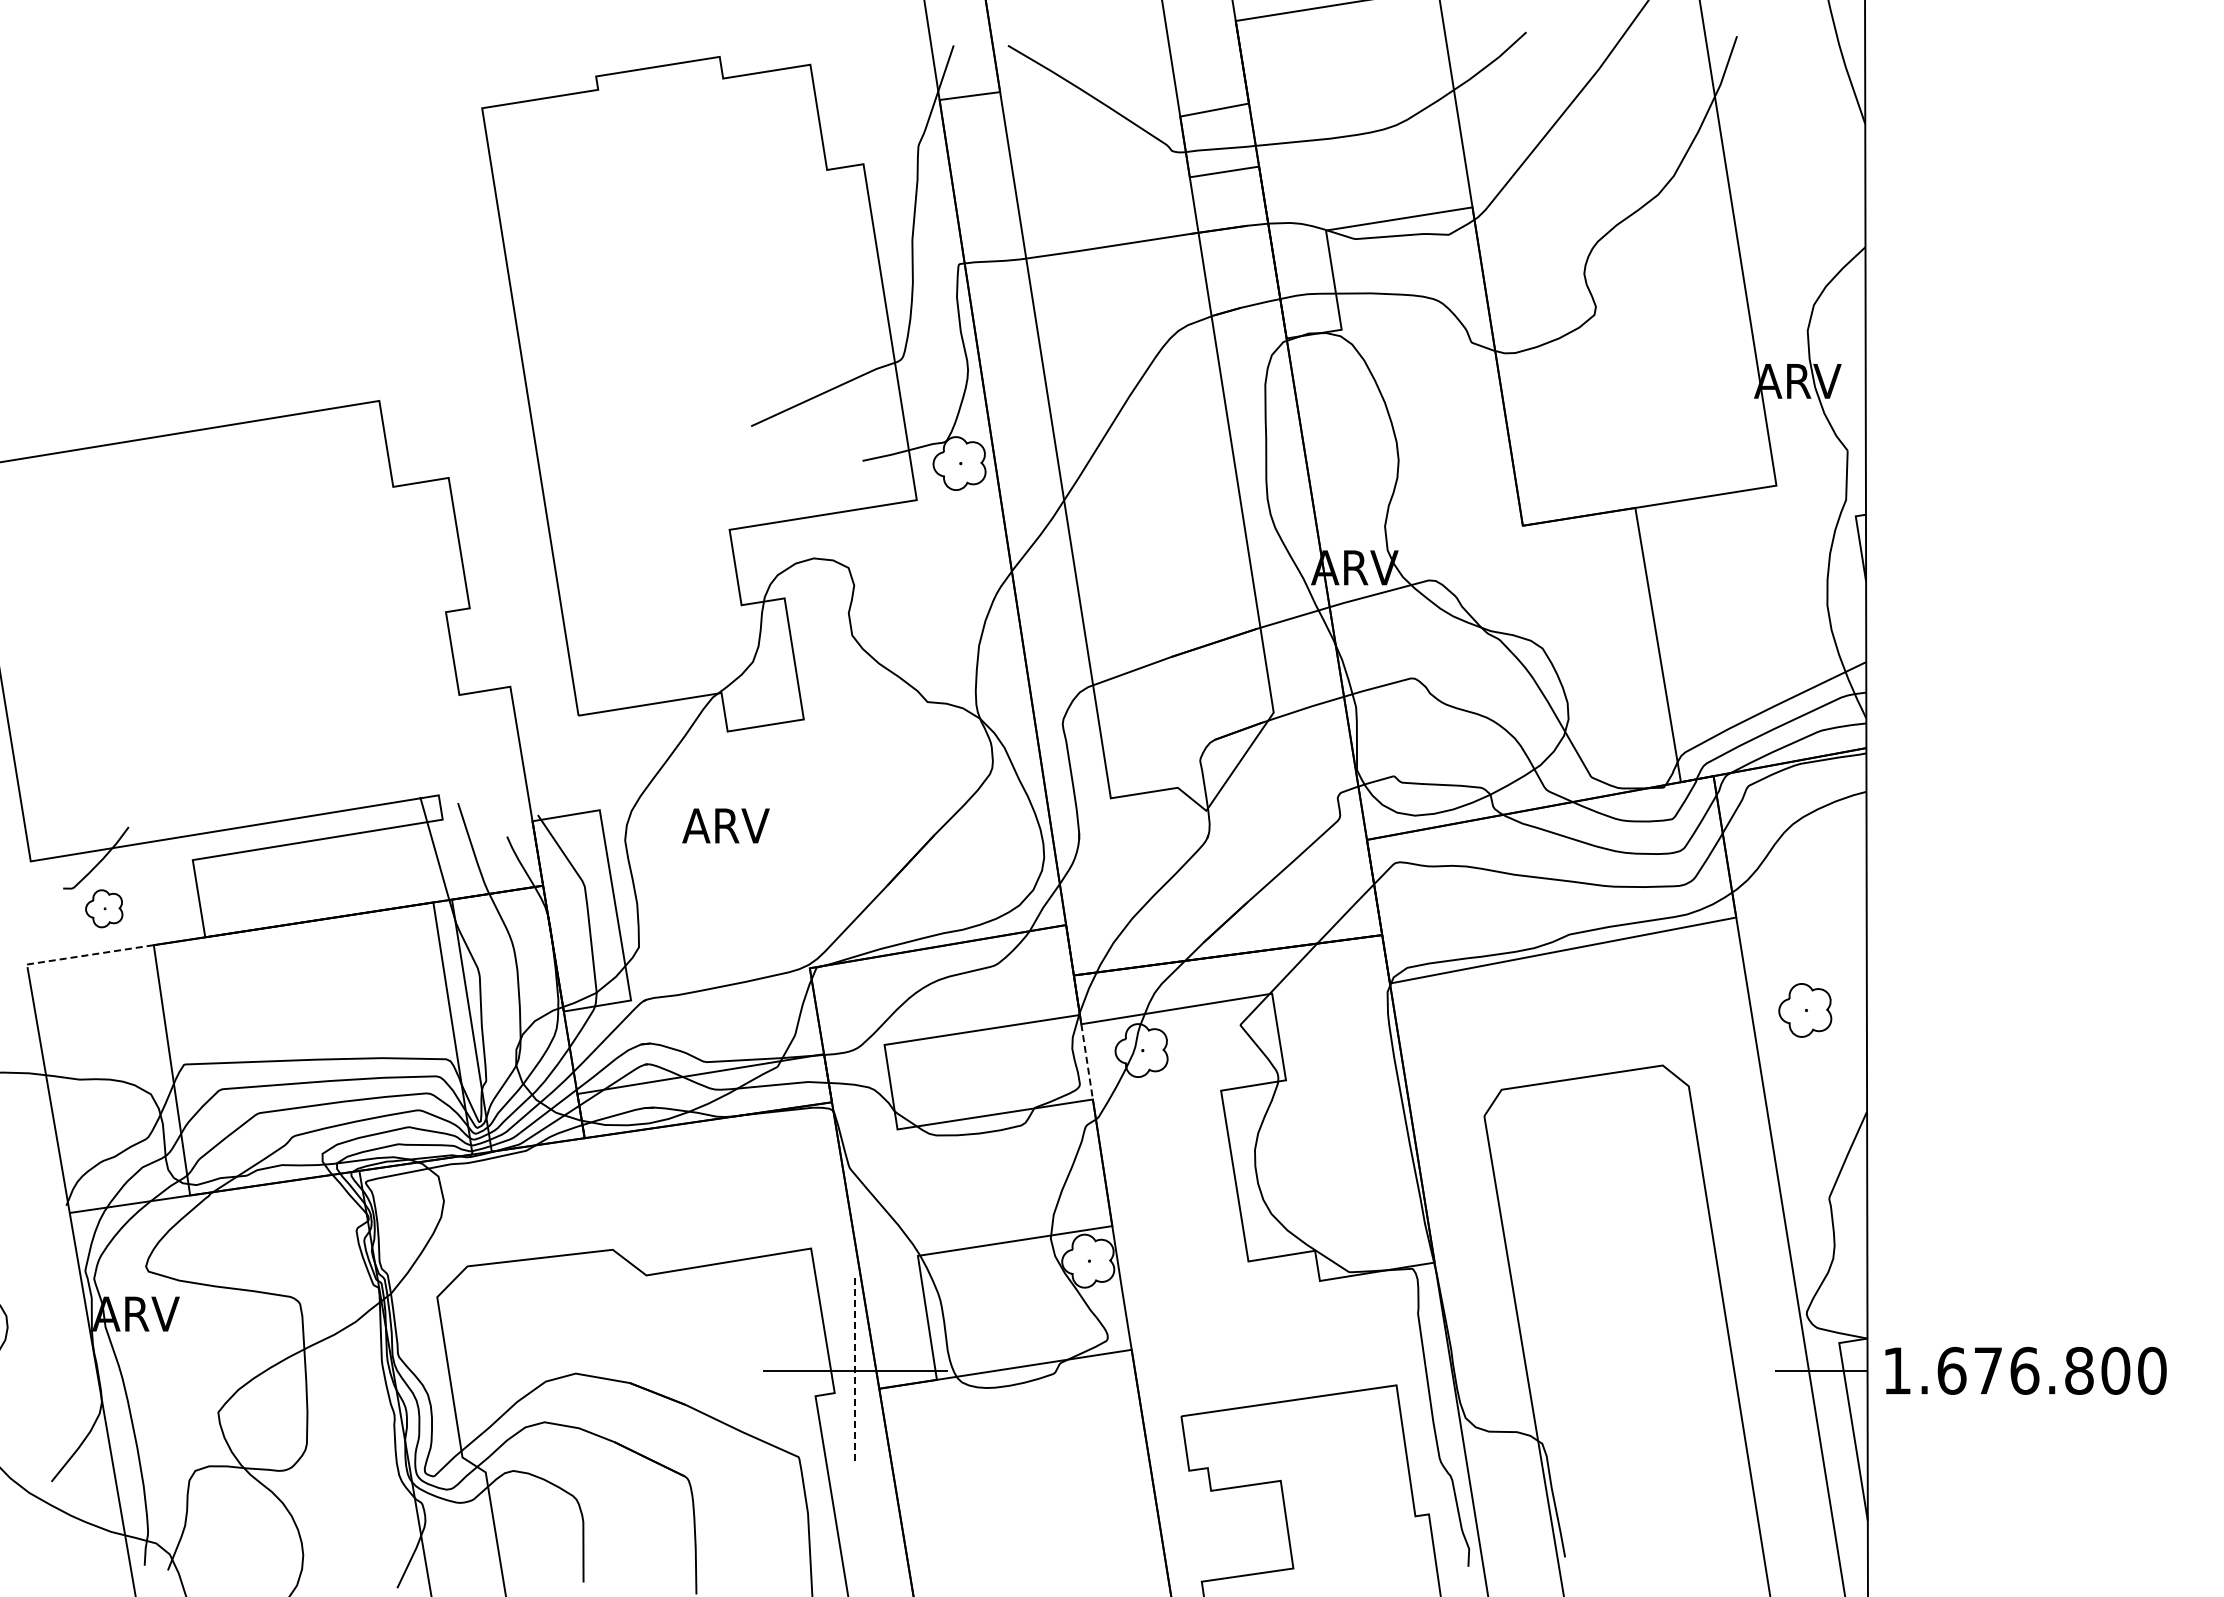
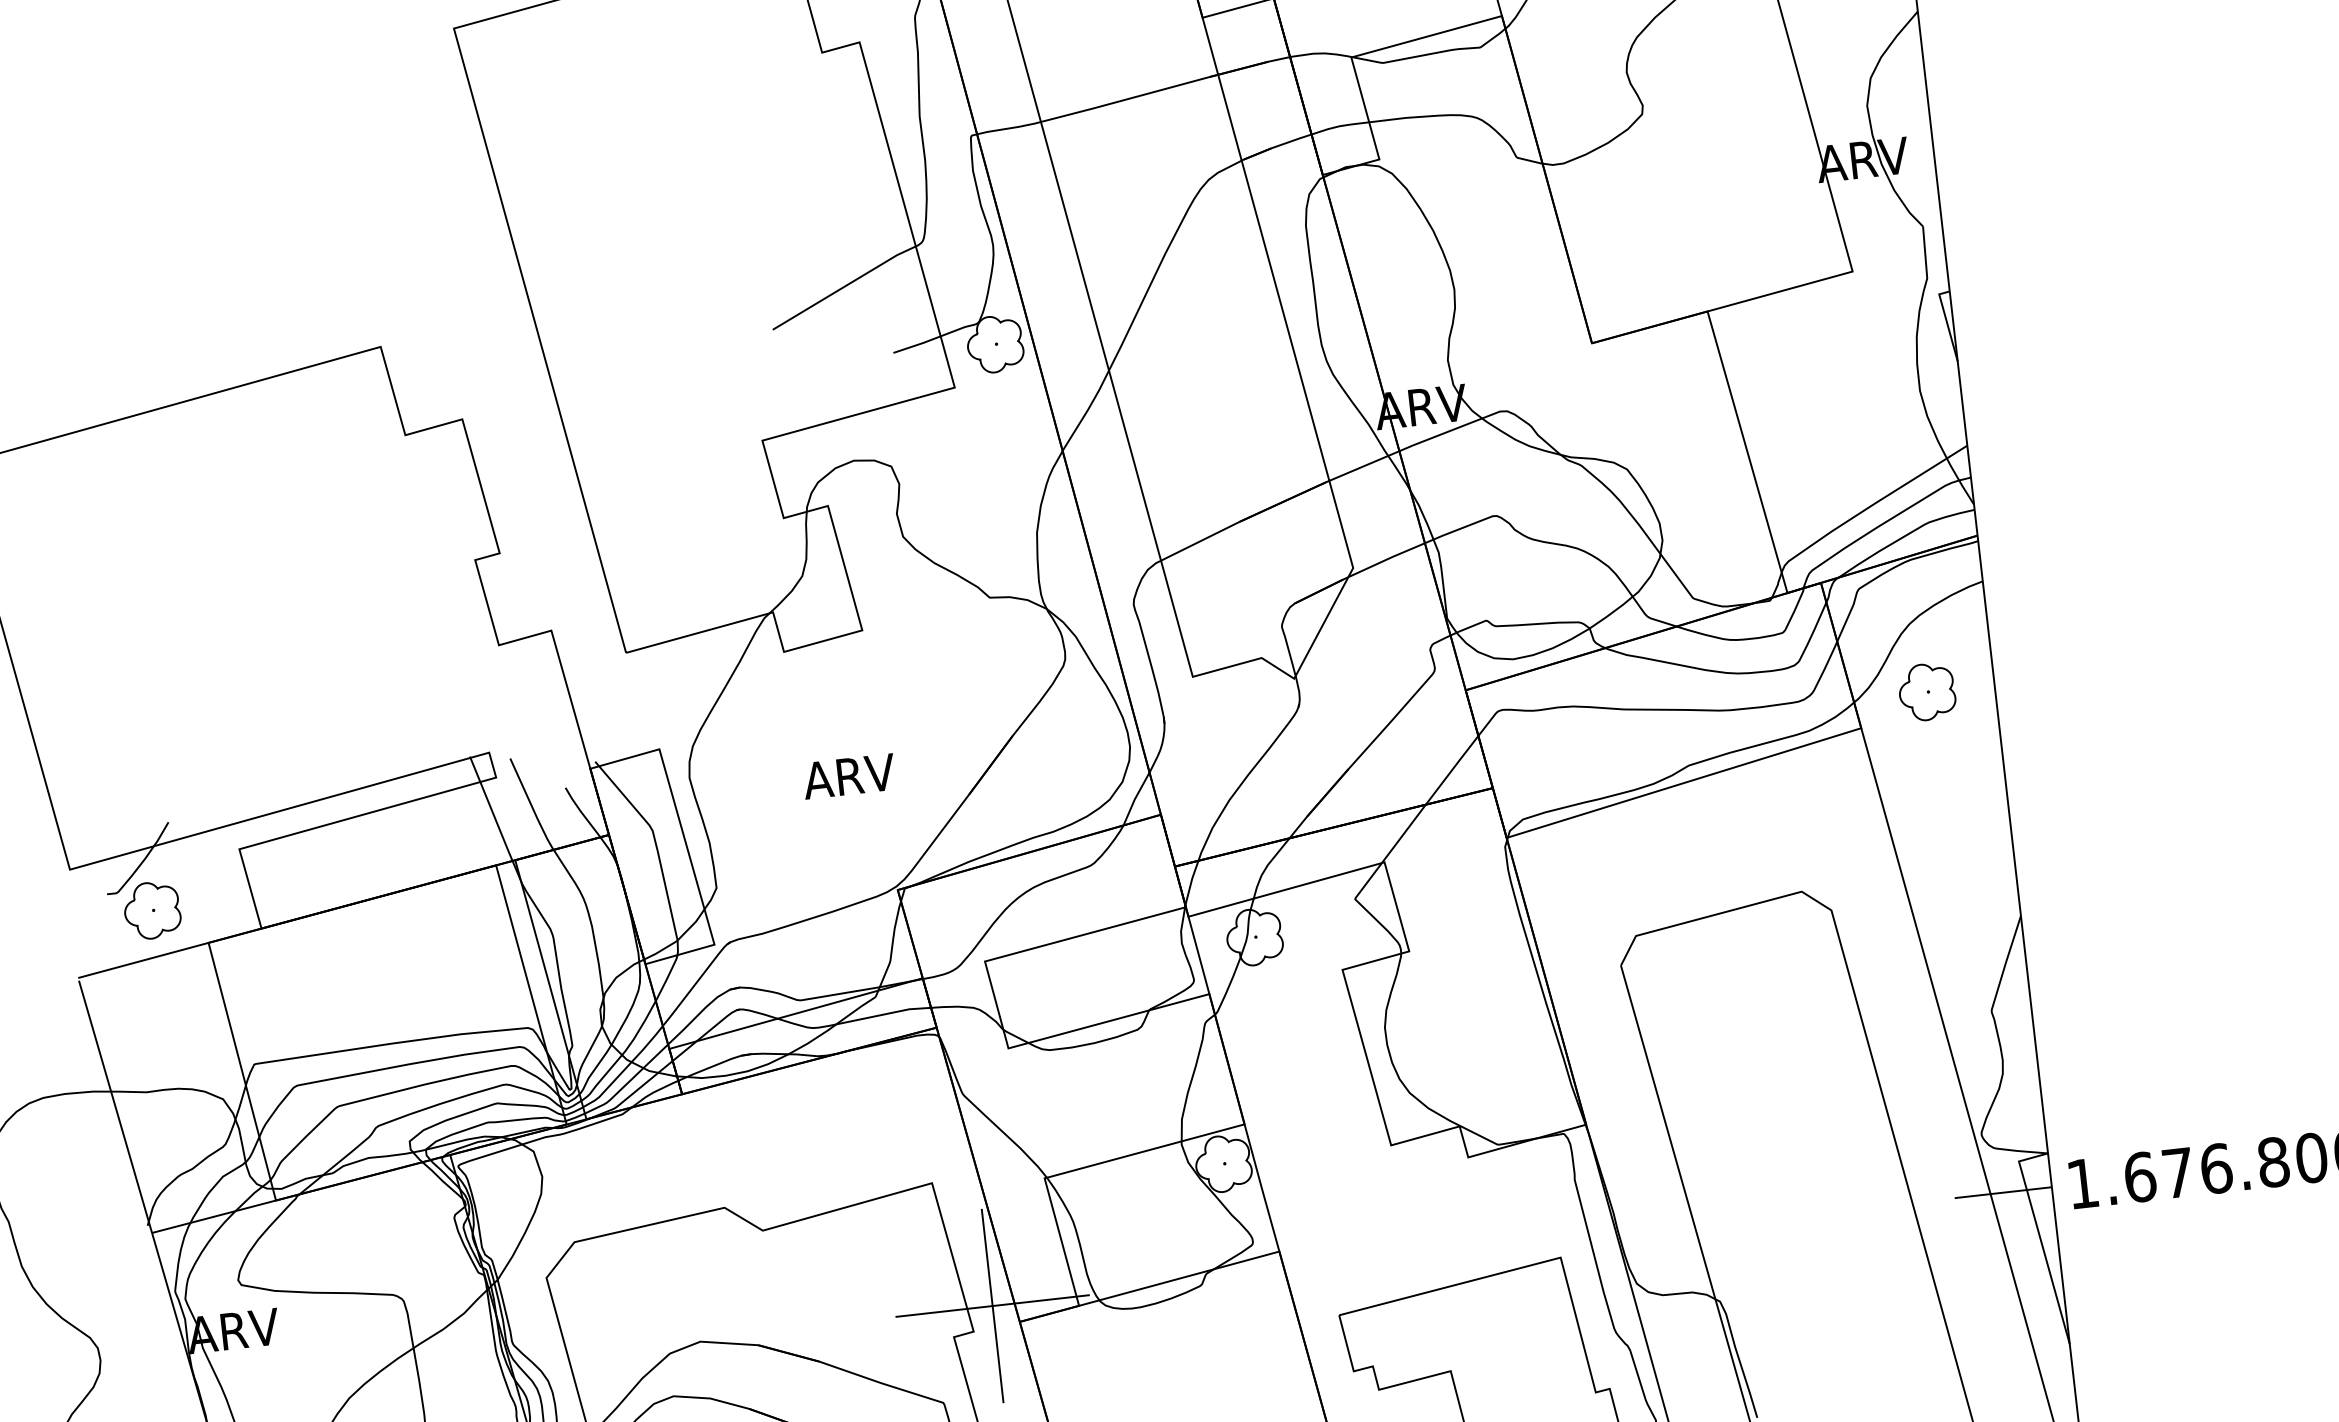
text: (725, 825) -> (848, 776), moved
part: (104, 908) -> (152, 910), size x1.43
line: (90, 954) -> (143, 960), dashed -> solid
part: (1805, 1010) -> (1927, 692), moved
line: (1087, 1062) -> (1199, 956), dashed -> solid
line: (855, 1370) -> (992, 1305), dashed -> solid

